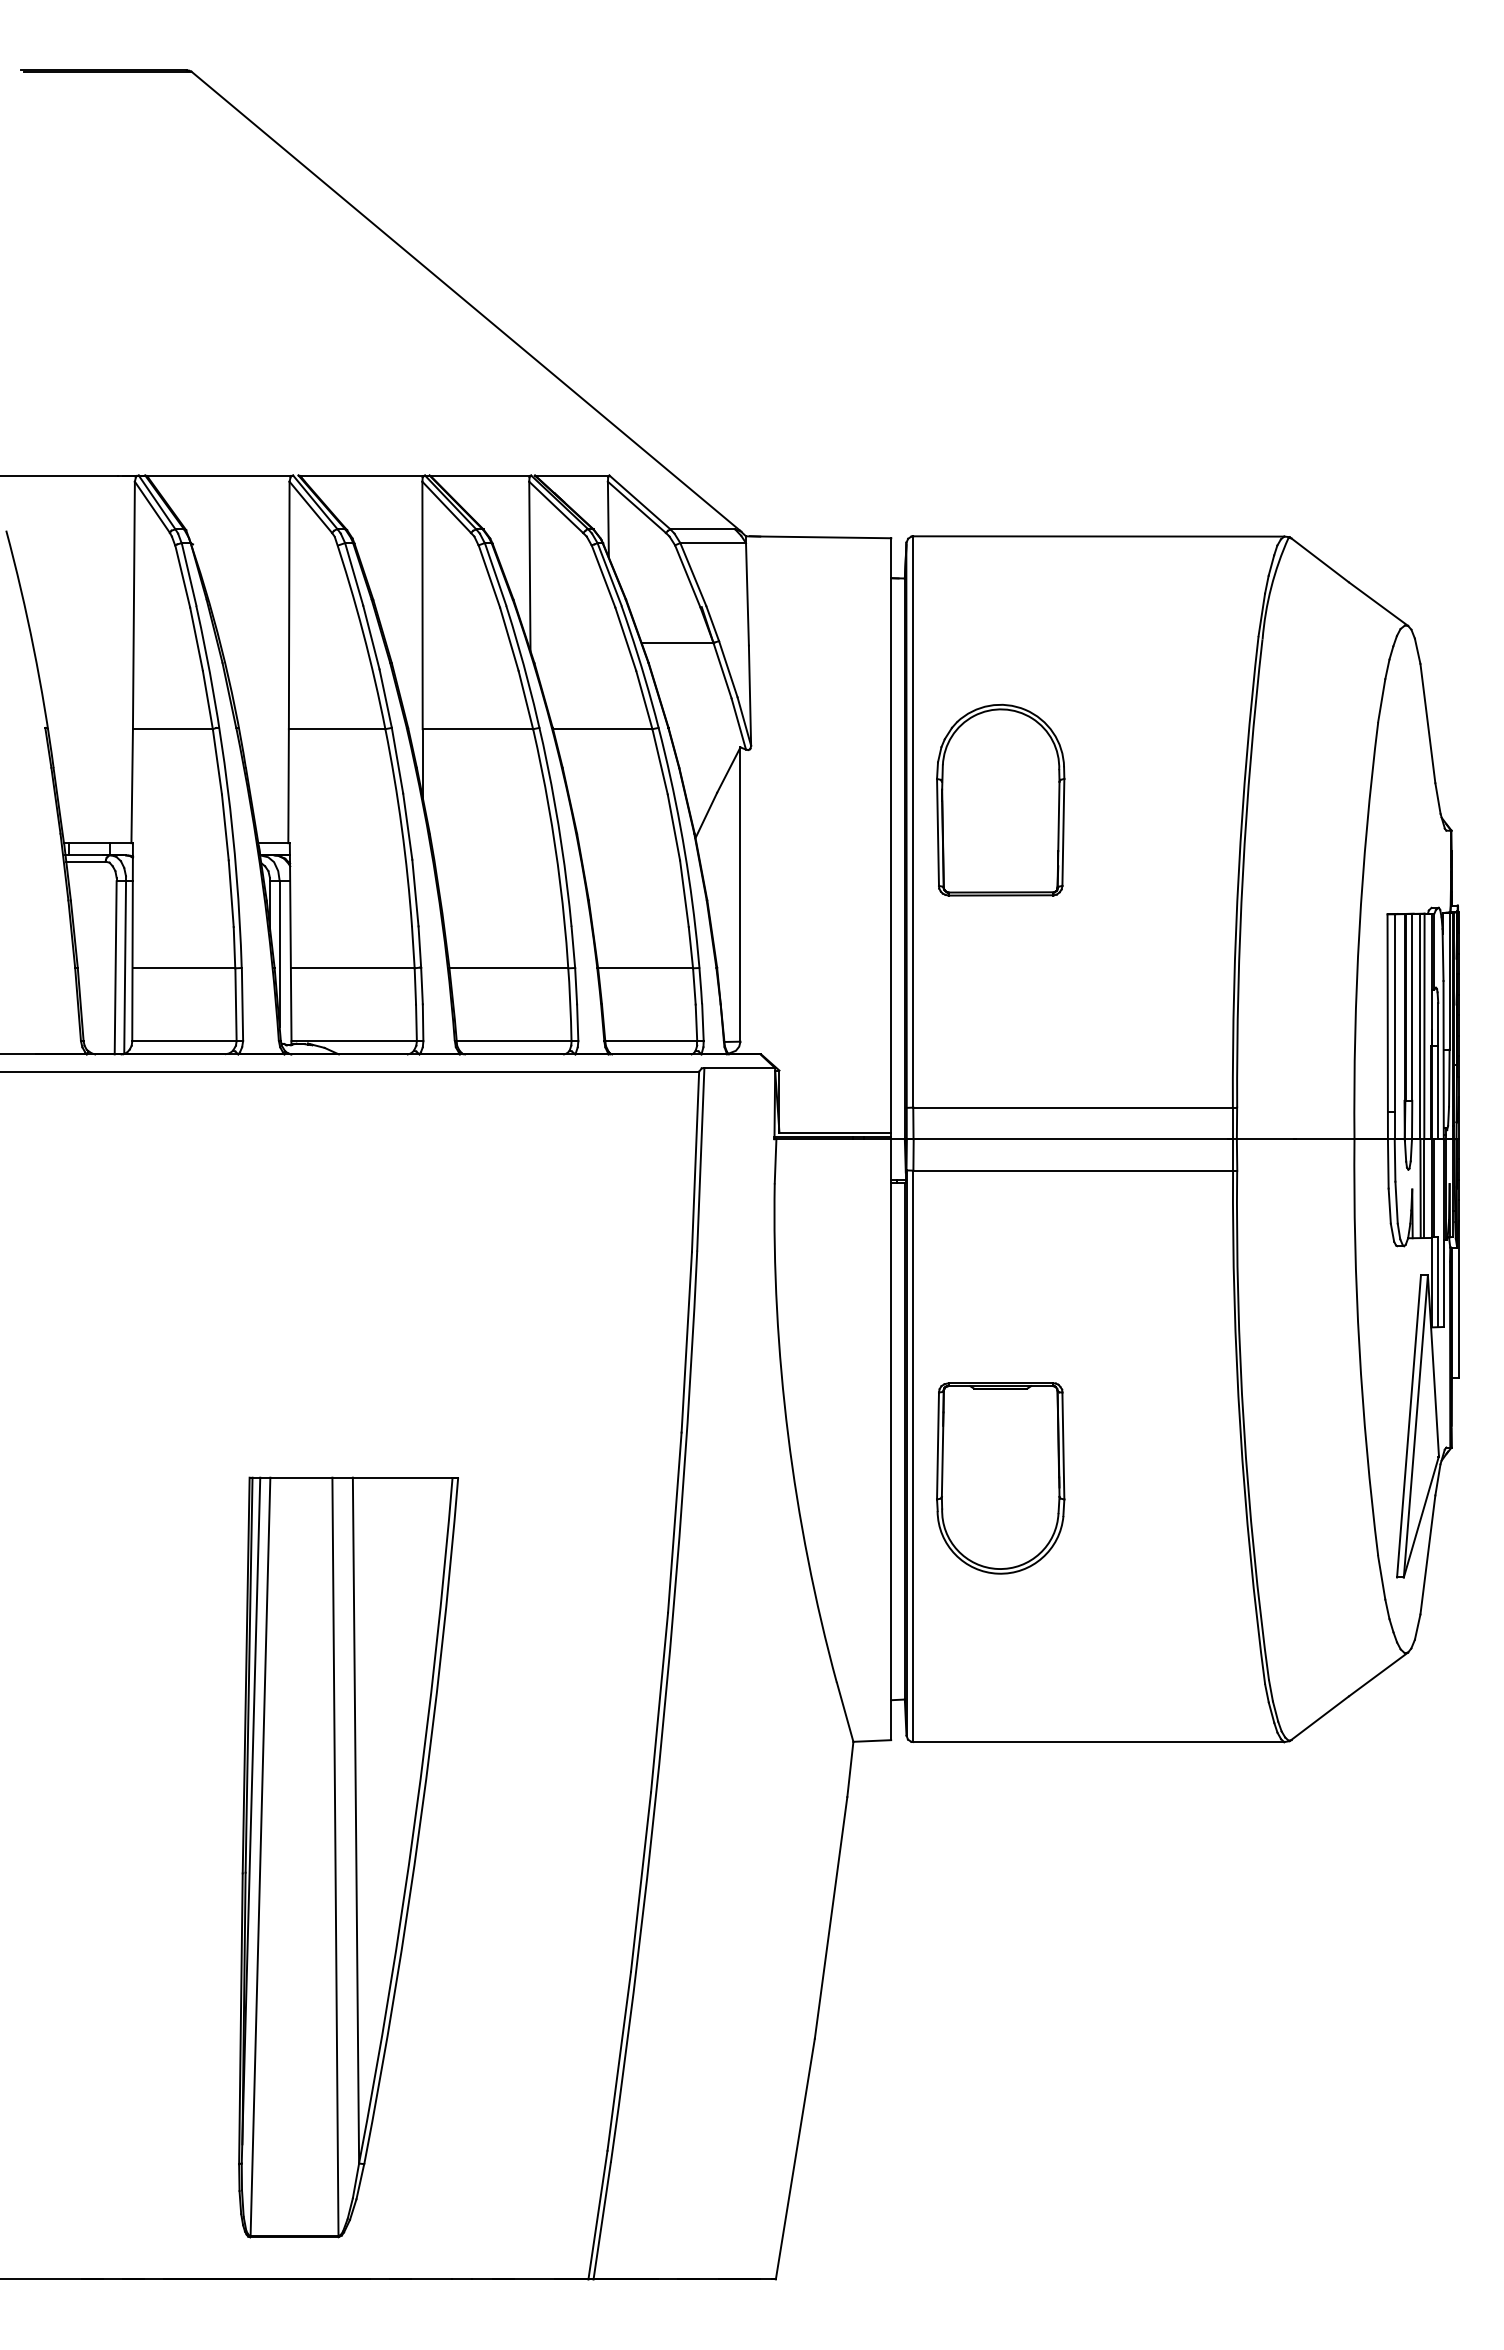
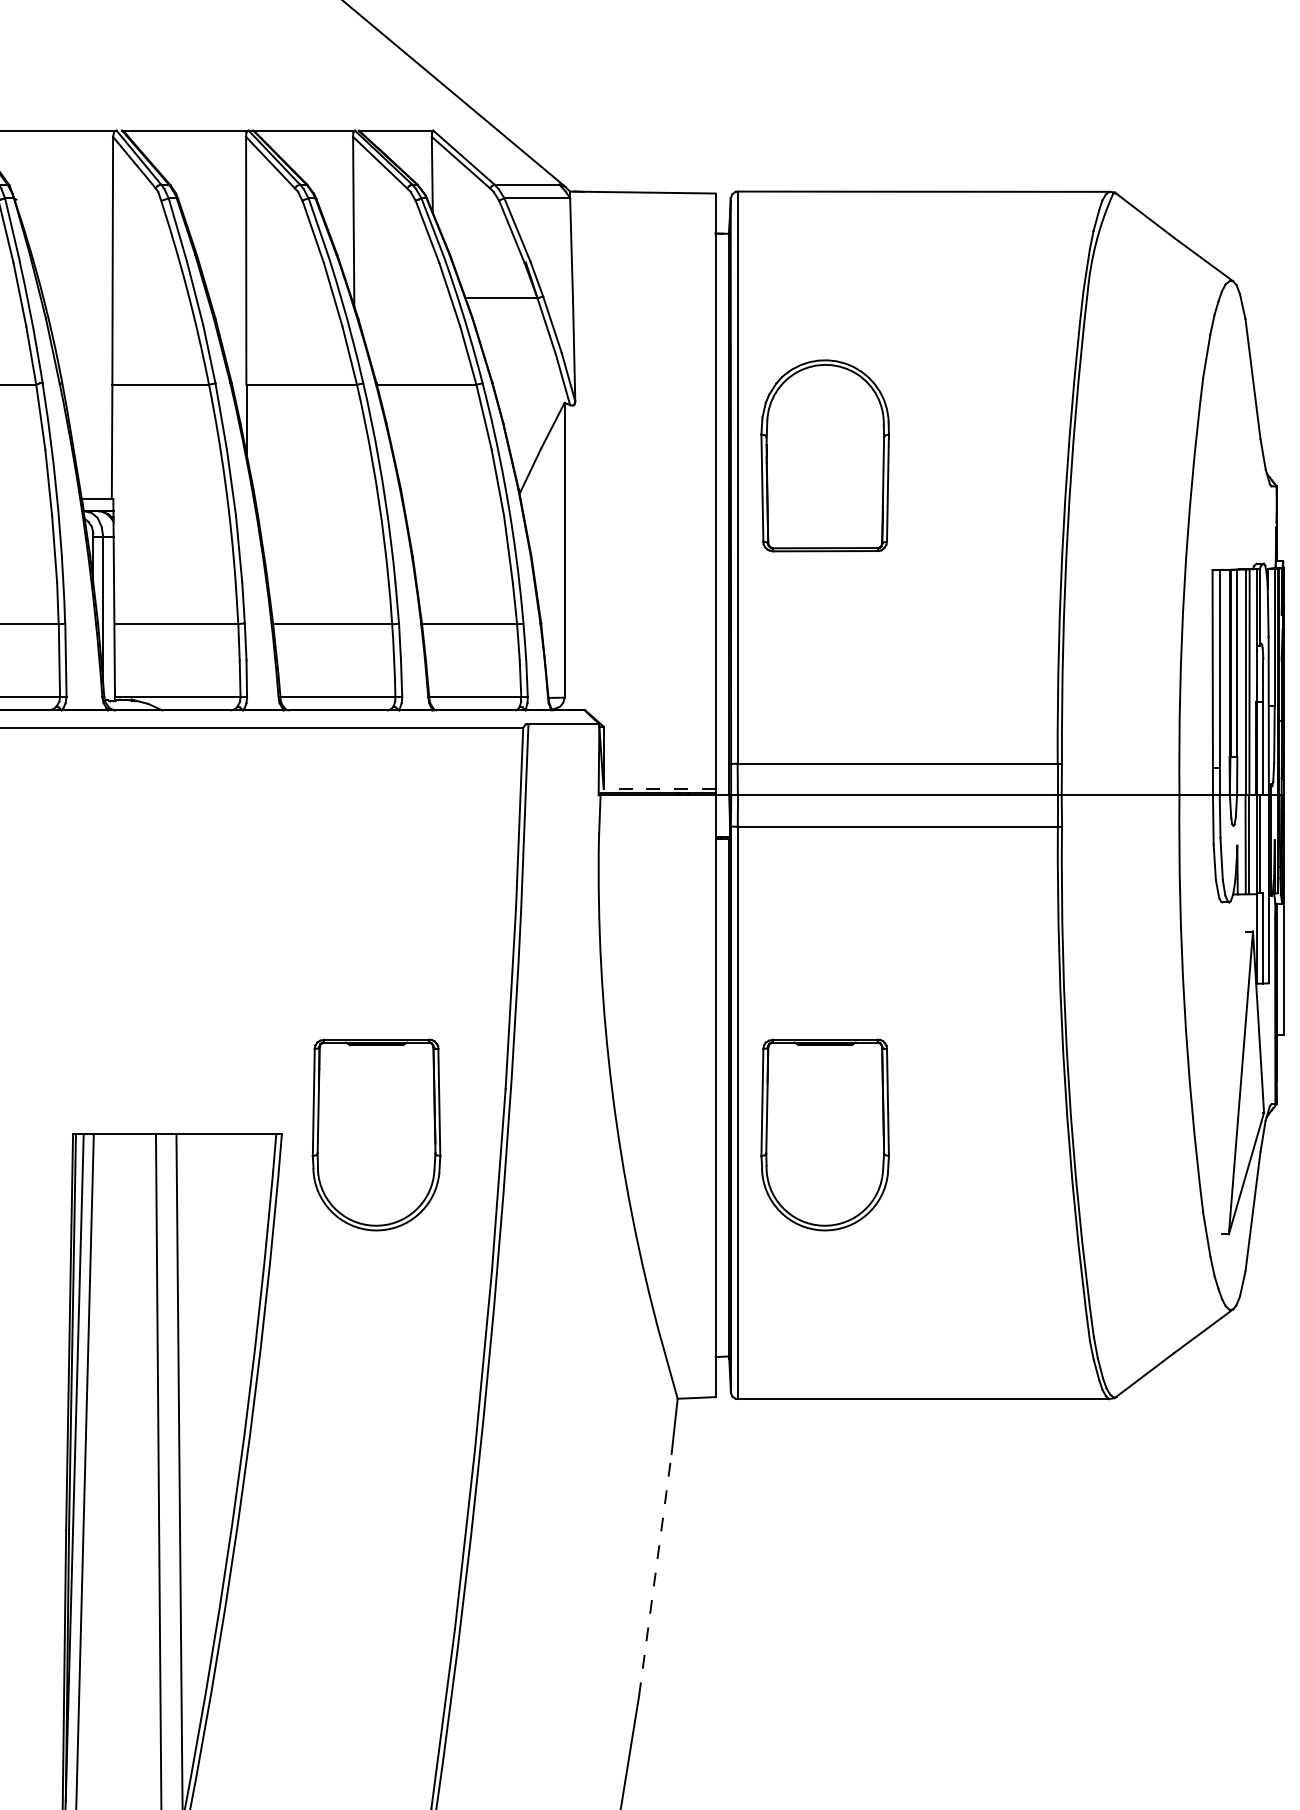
line: (835, 1132) -> (659, 788), solid -> dashed
line: (1408, 1426) -> (1233, 1083), removed
part: (552, 1478) -> (376, 1135), added
line: (831, 1917) -> (655, 1574), solid -> dashed

